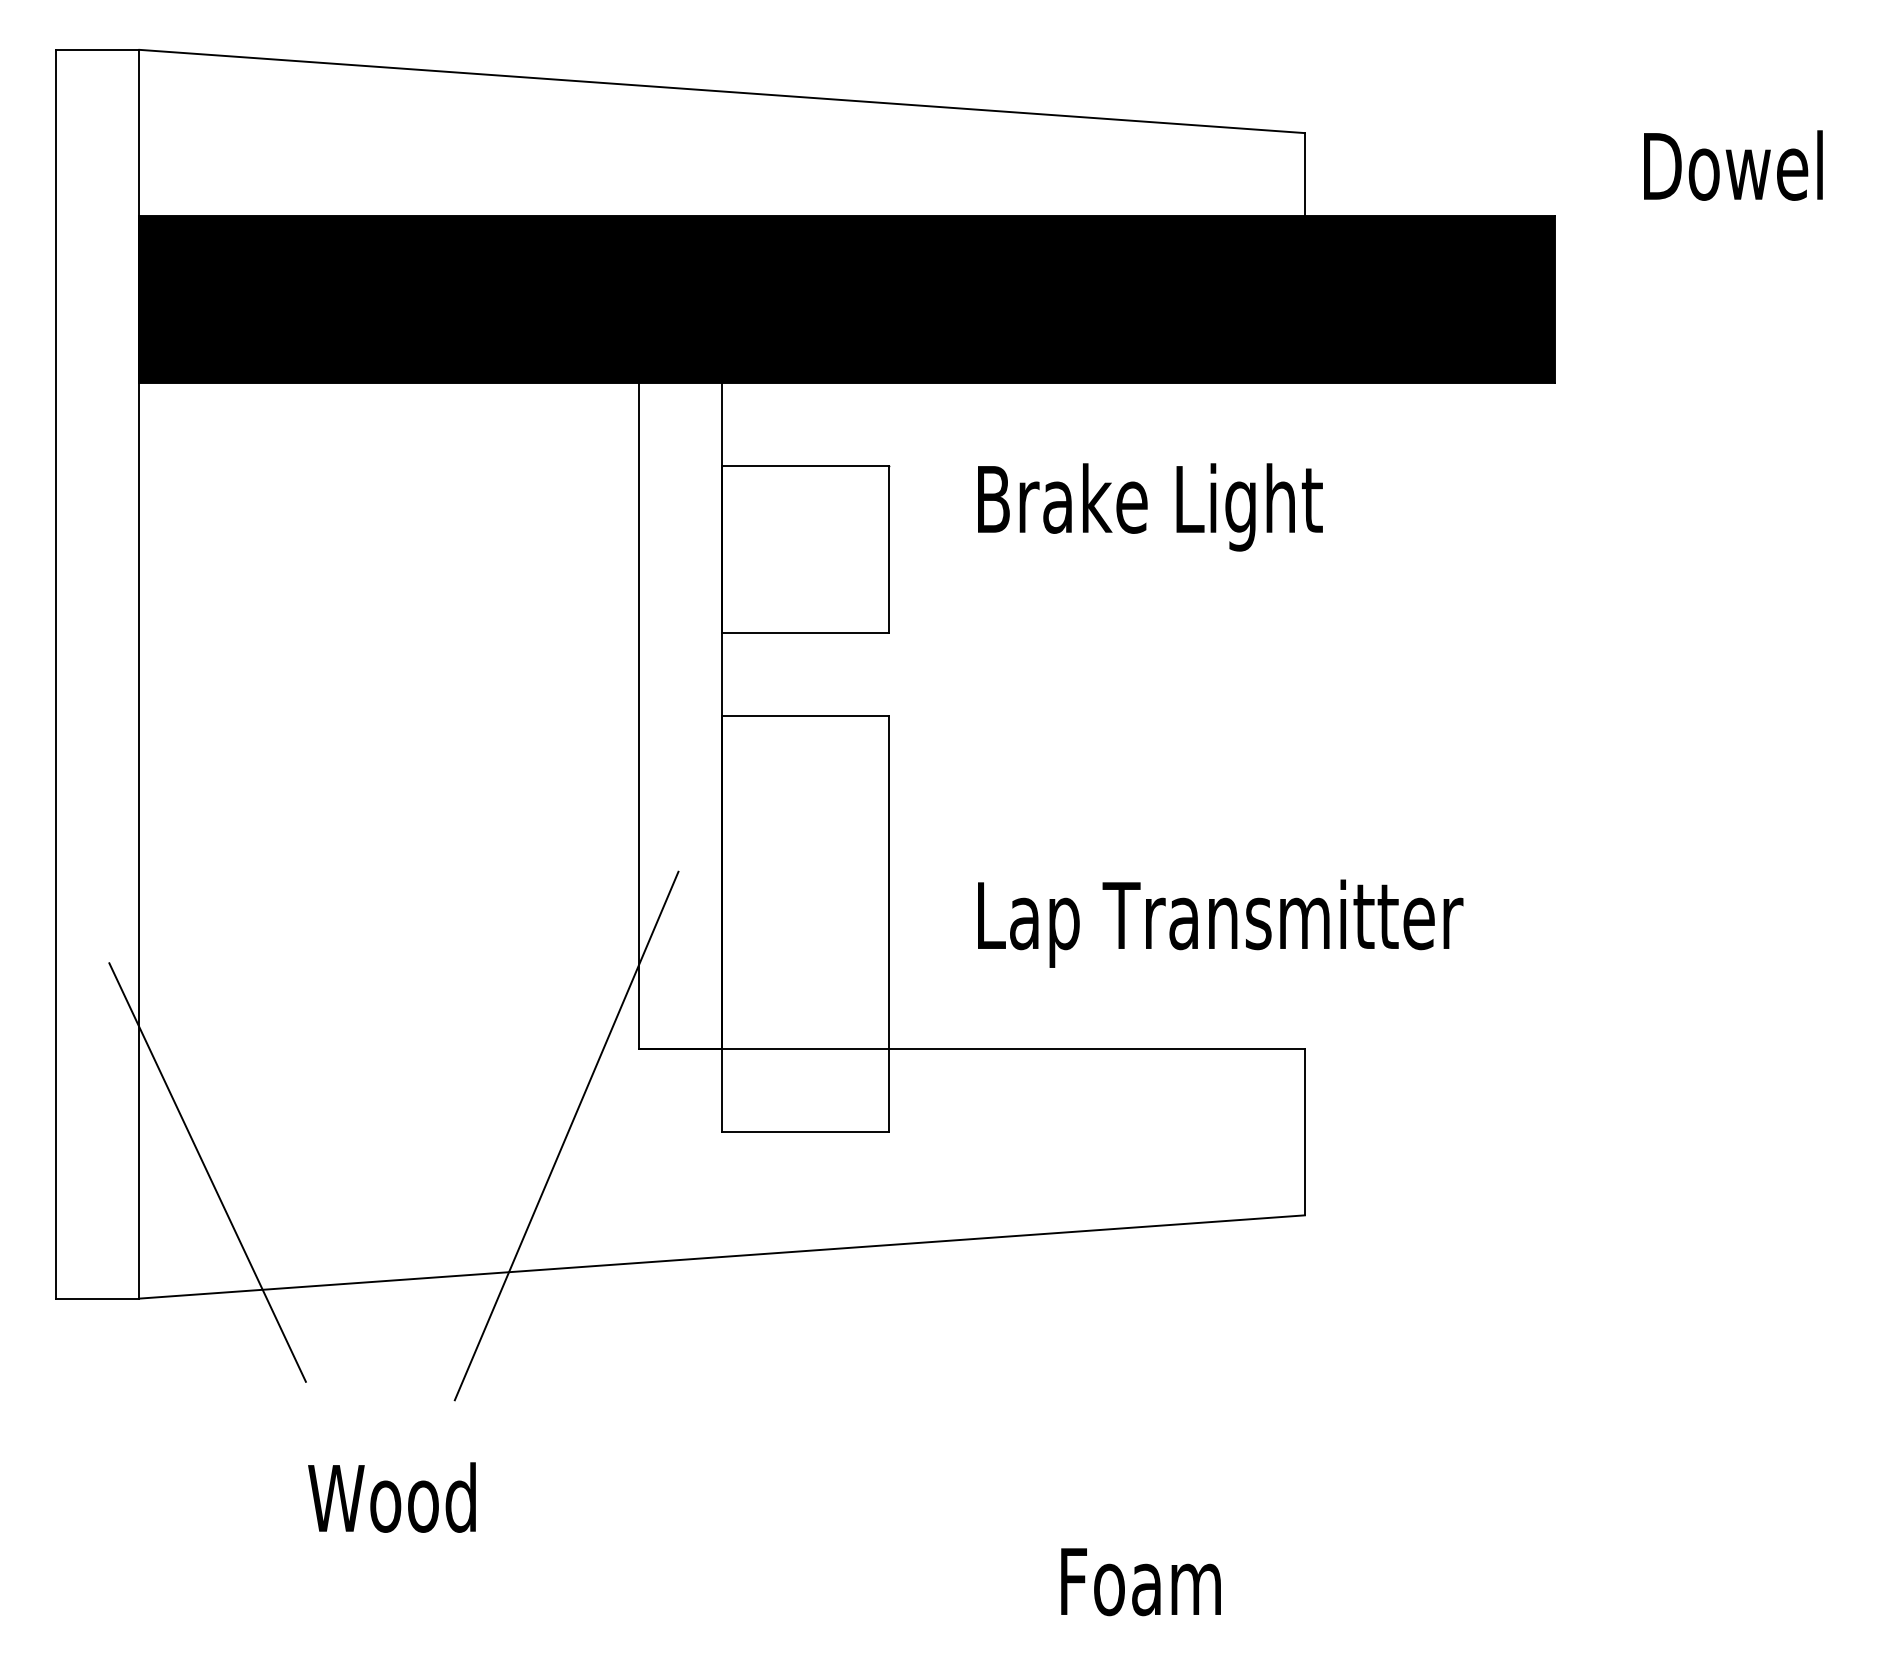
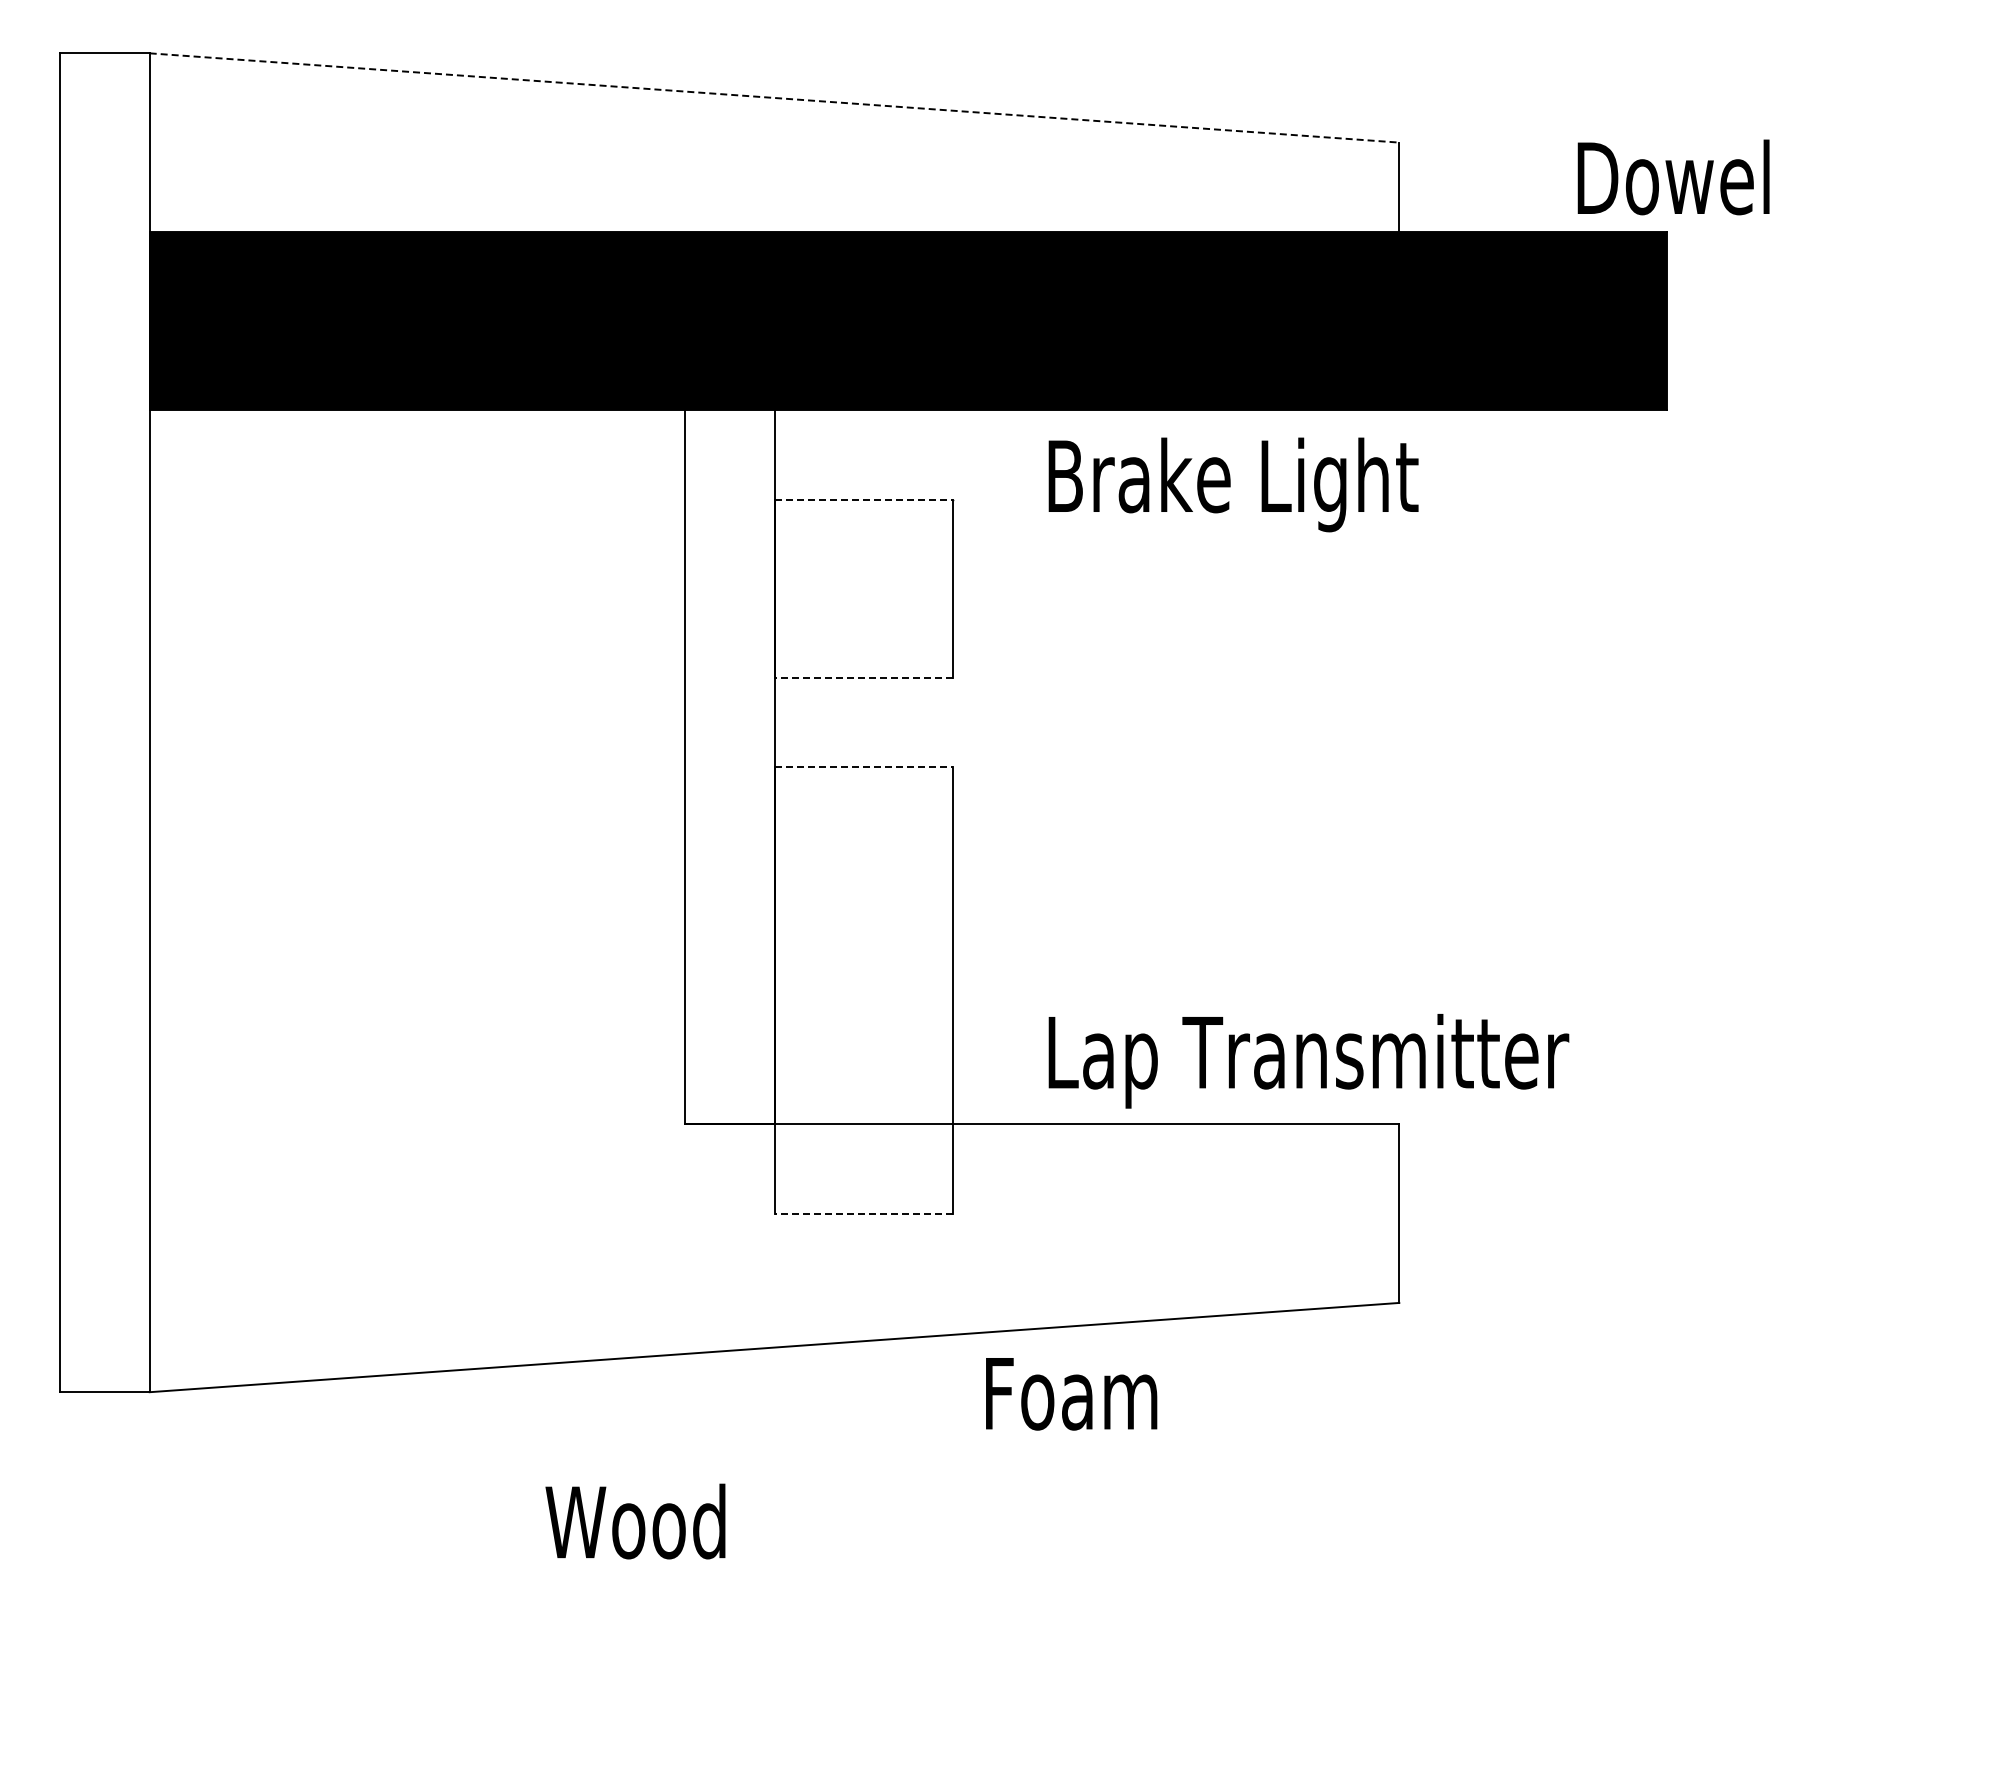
line: (723, 91) -> (775, 98), solid -> dashed
text: (1733, 165) -> (1673, 177), moved
line: (806, 465) -> (864, 499), solid -> dashed
text: (1150, 507) -> (1233, 484), moved
line: (805, 632) -> (863, 678), solid -> dashed
line: (806, 715) -> (864, 767), solid -> dashed
text: (1220, 923) -> (1308, 1061), moved
line: (805, 1131) -> (863, 1213), solid -> dashed
line: (566, 1135) -> (607, 1217), removed
line: (207, 1172) -> (222, 1256), removed
text: (392, 1497) -> (635, 1521), moved
text: (1140, 1582) -> (1071, 1394), moved

